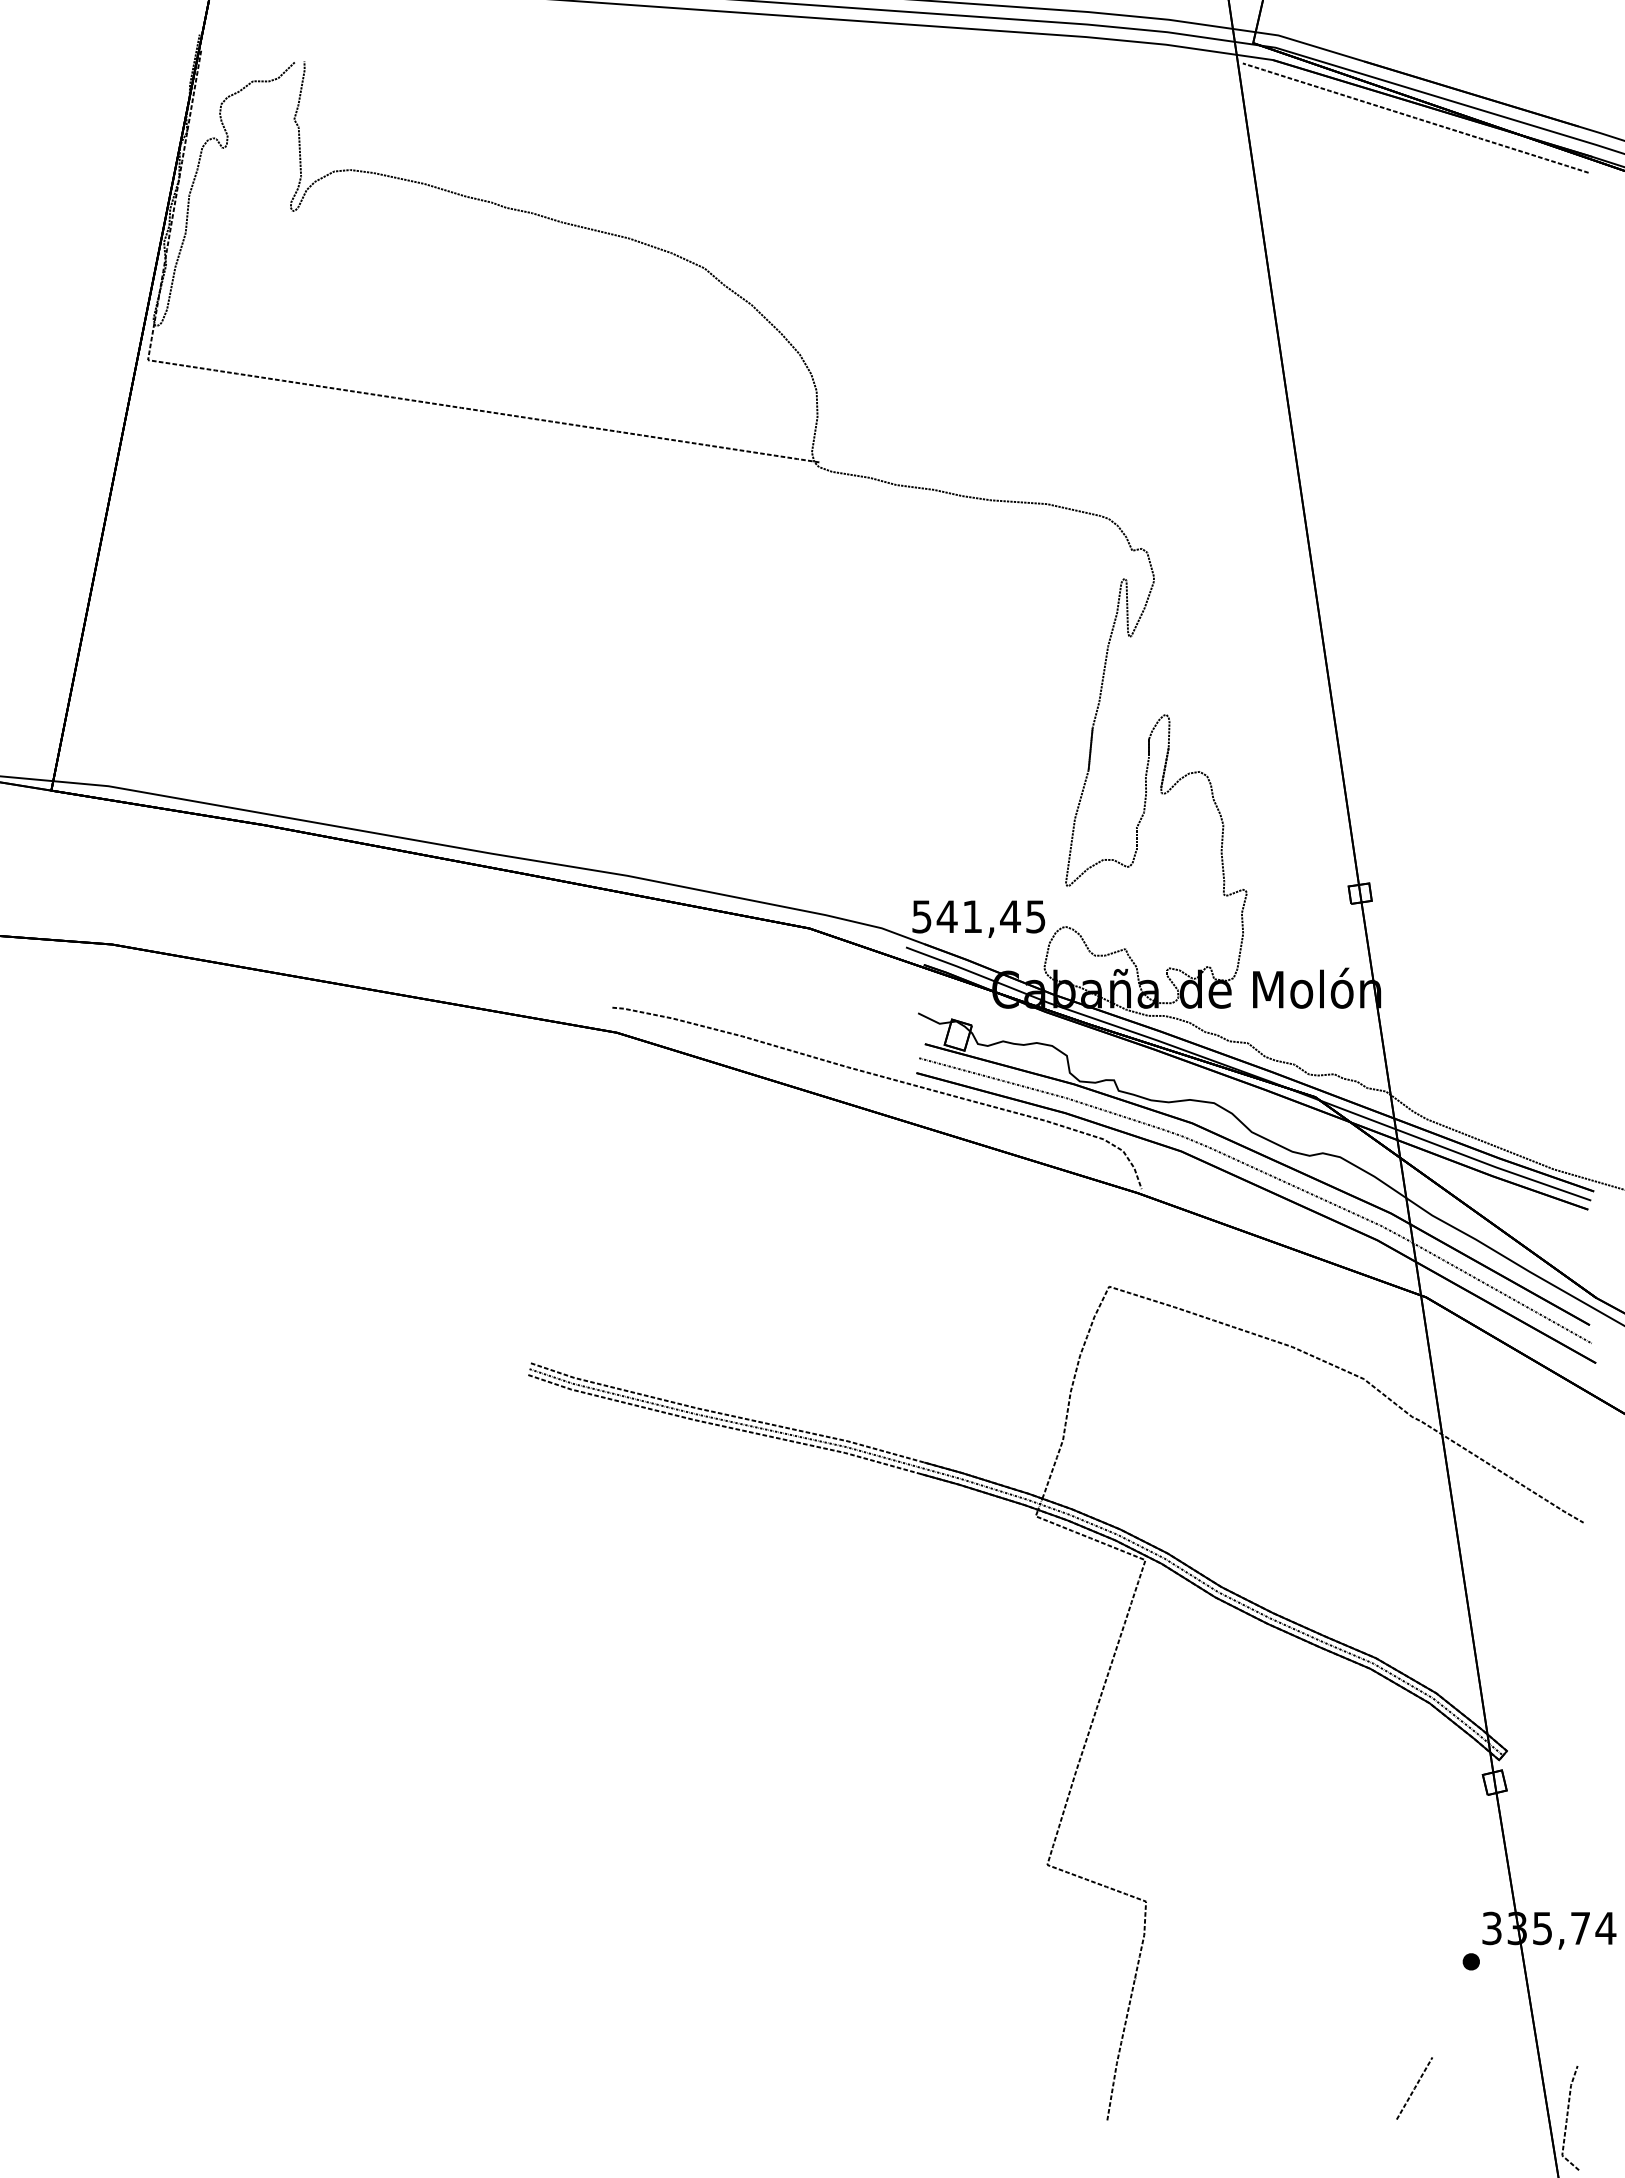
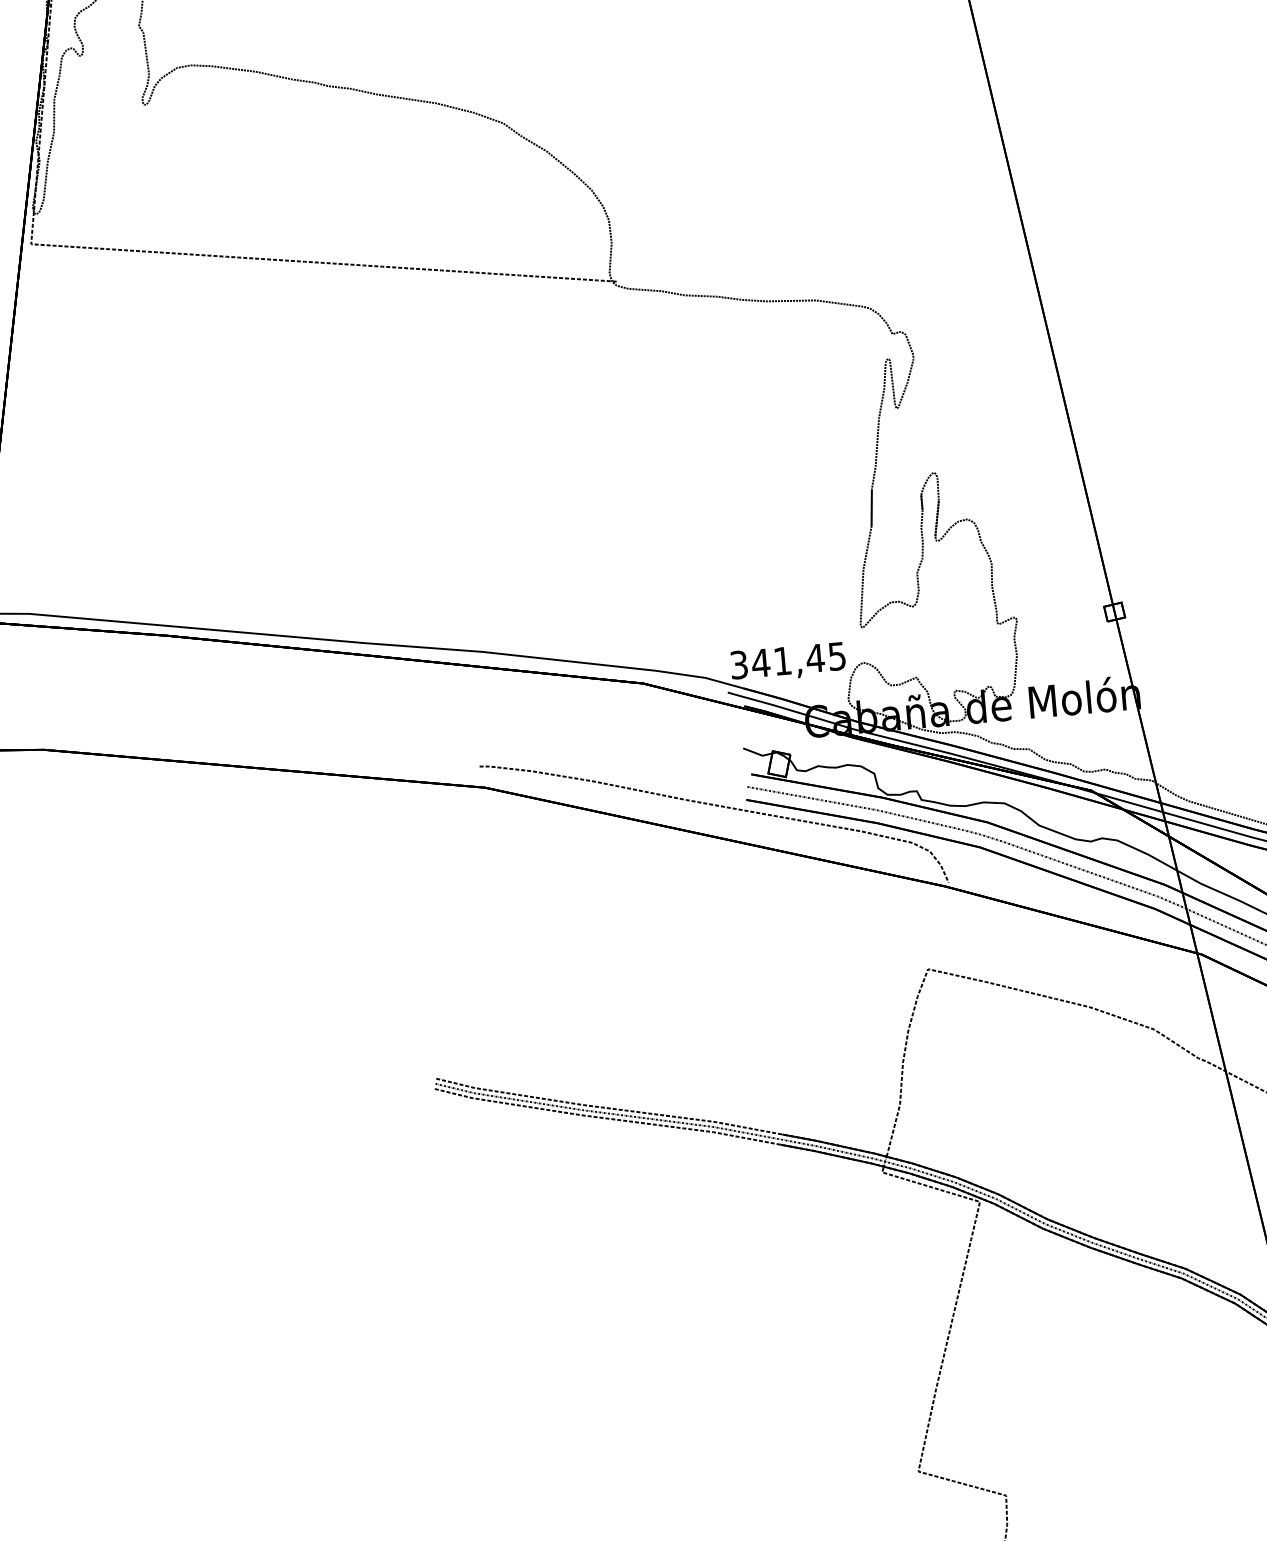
text: (921, 916) -> (738, 664), 541,45 -> 341,45

